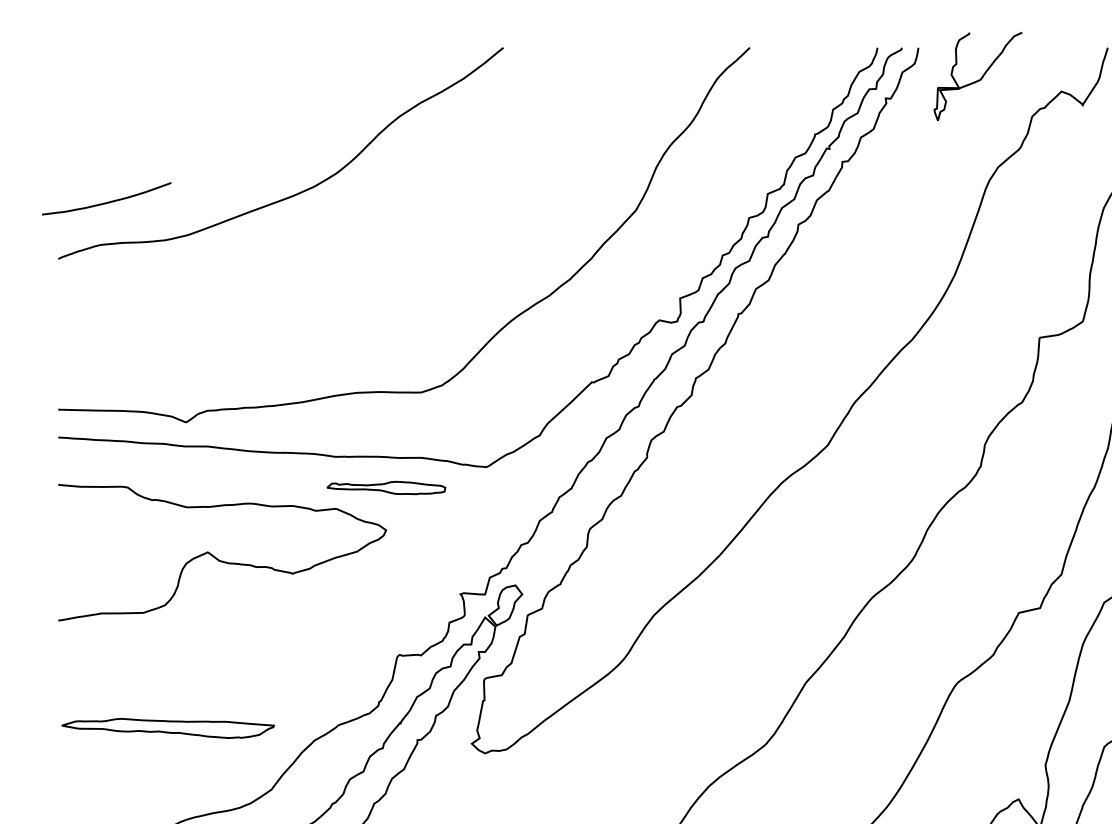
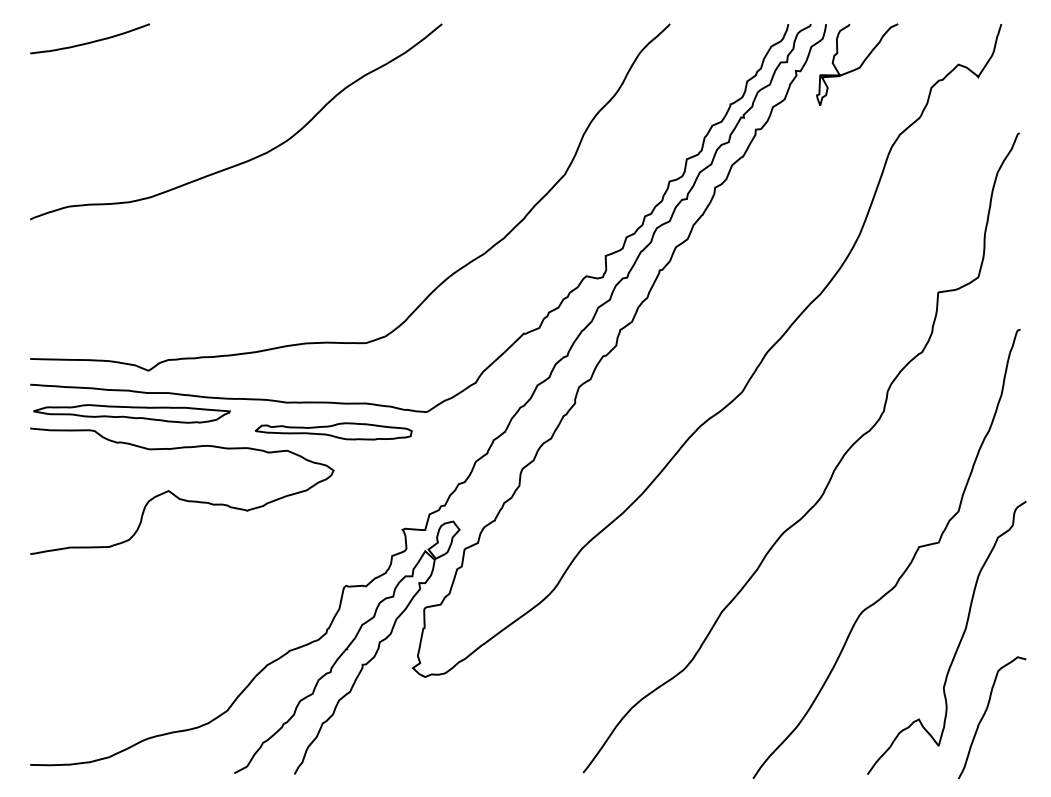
curve: (980, 78) -> (859, 66), moved
curve: (107, 201) -> (90, 41), moved
part: (386, 488) -> (333, 431), size x1.43
part: (167, 727) -> (131, 413), moved

